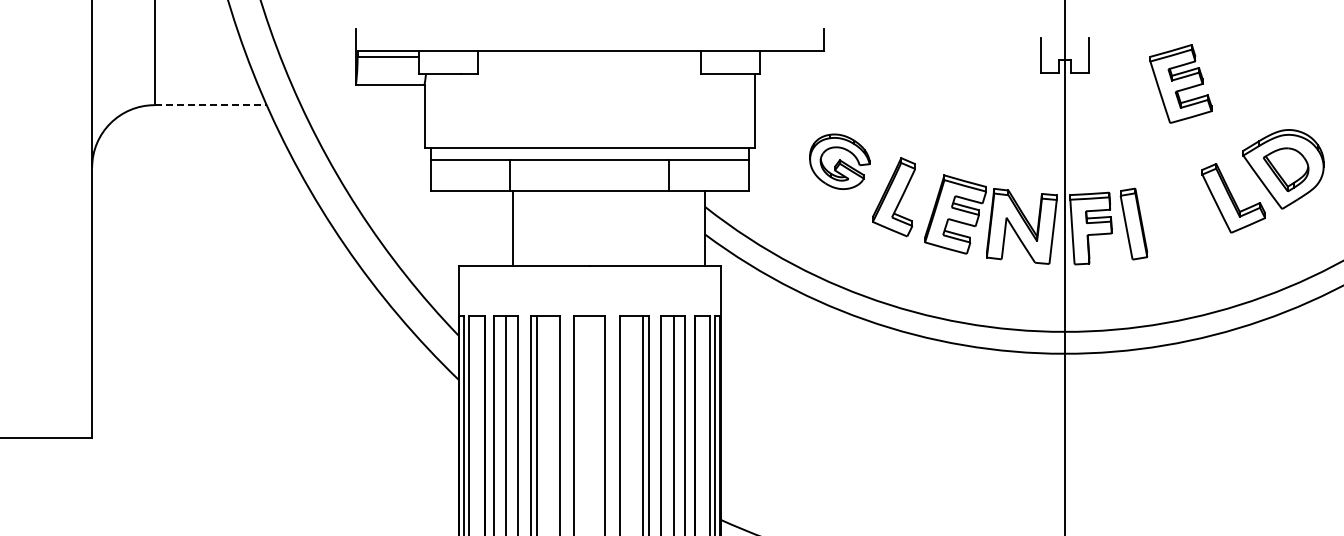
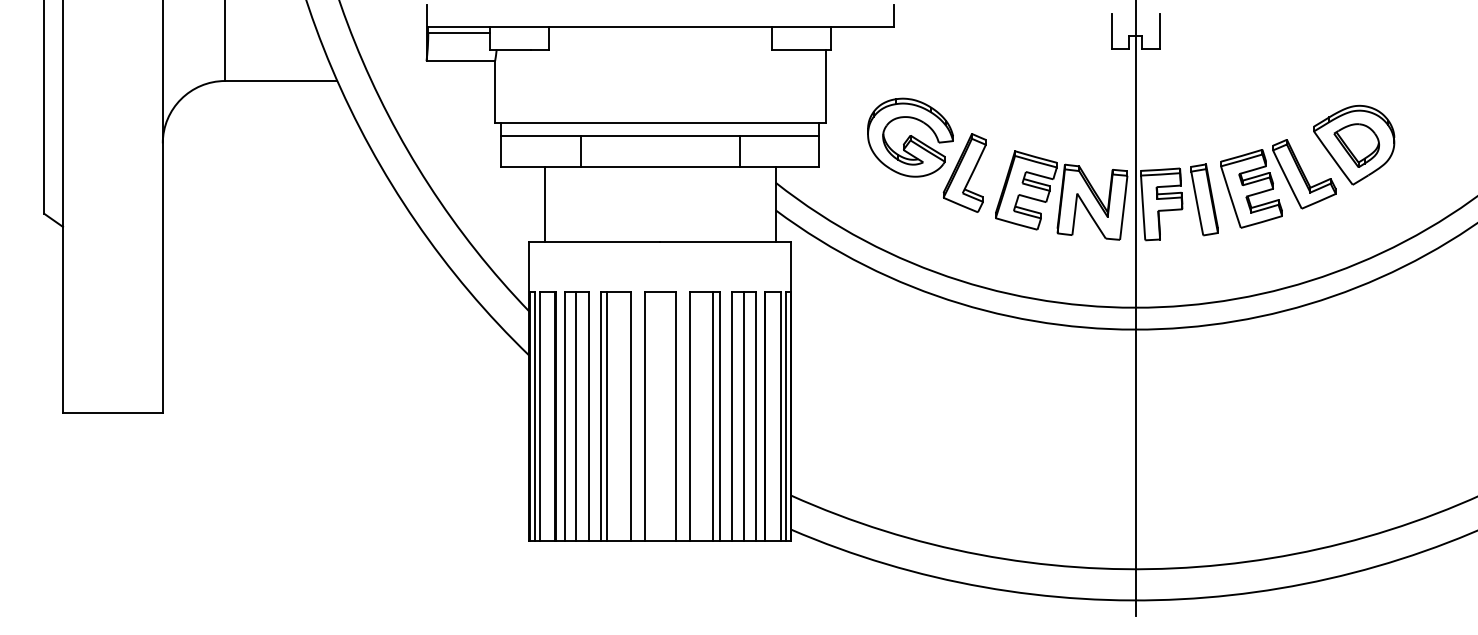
part: (1180, 83) -> (1251, 188), moved
line: (210, 105) -> (281, 81), dashed -> solid
part: (839, 161) -> (910, 137), size x1.43
line: (513, 228) -> (545, 204), moved

